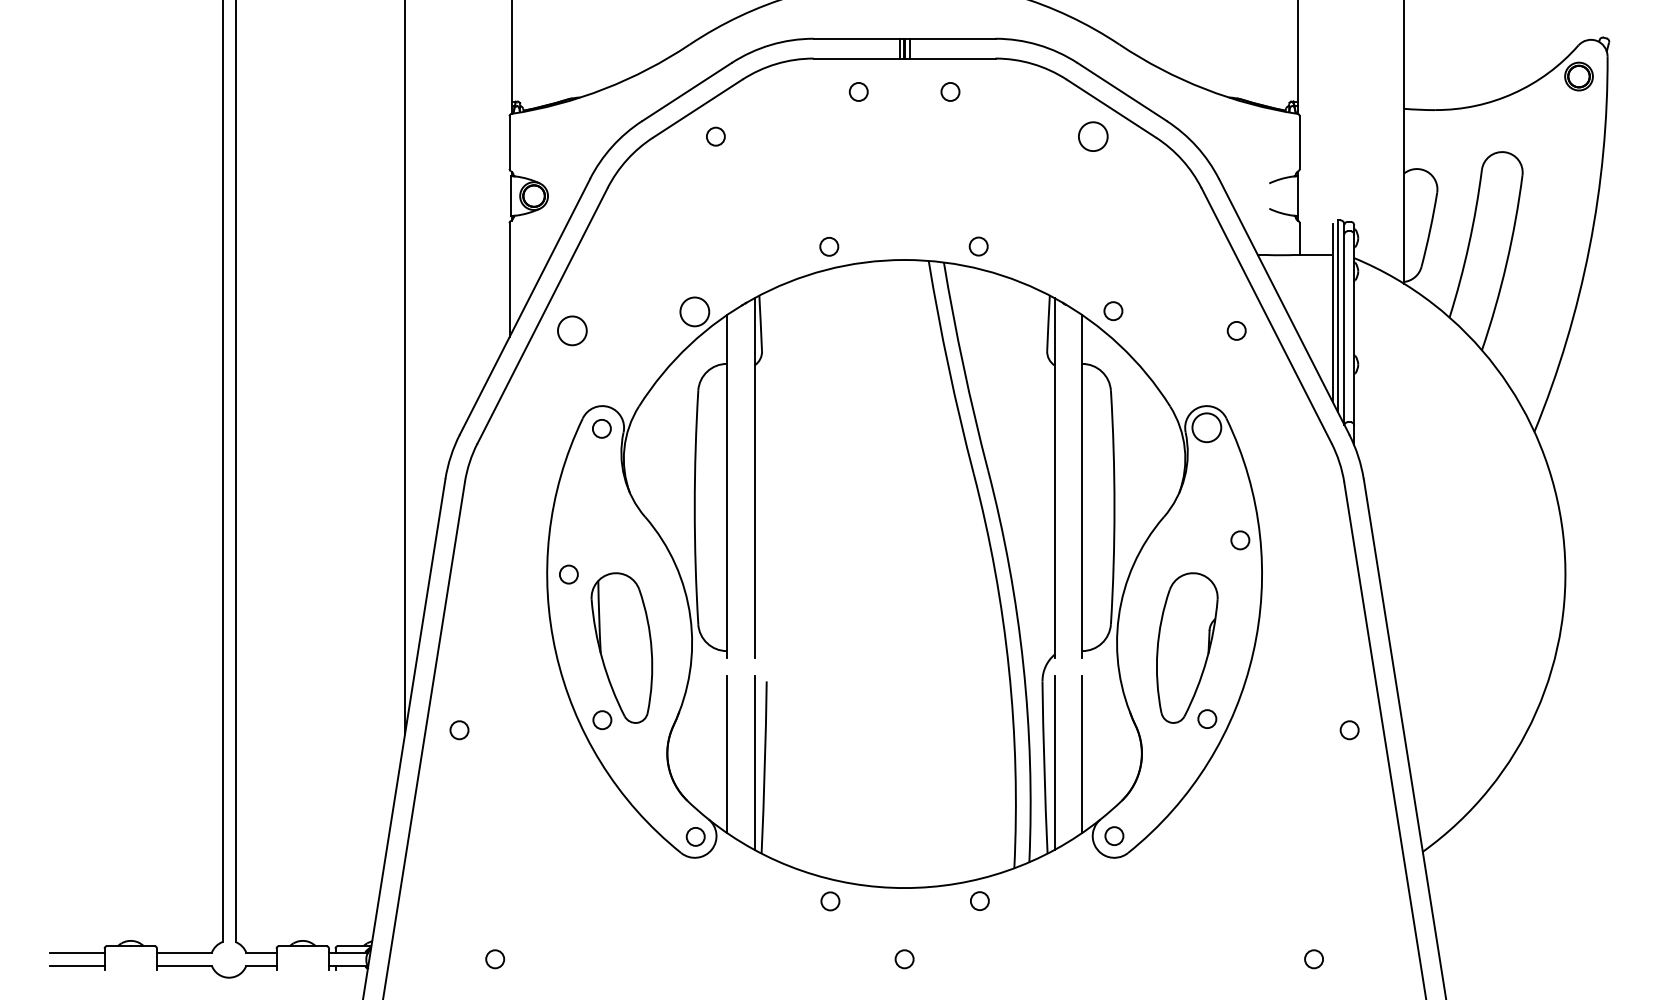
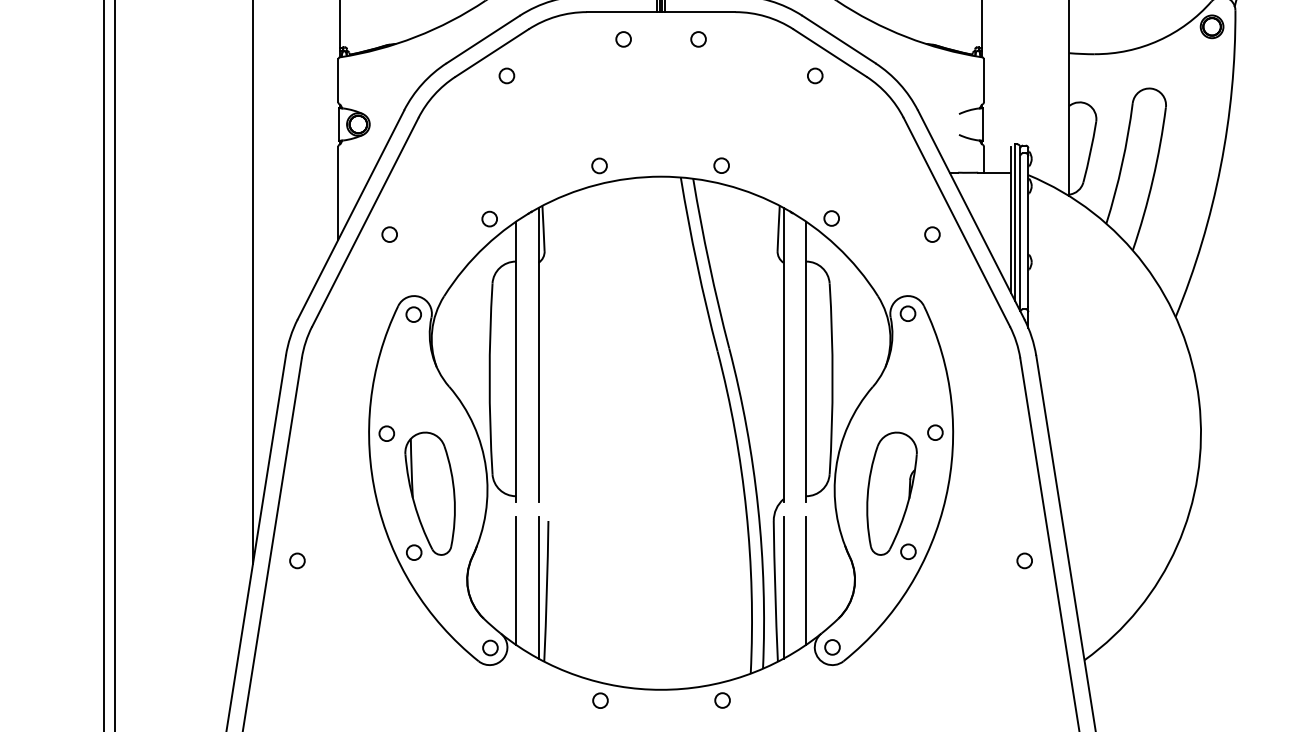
circle: (1093, 136) -> (815, 75), size x0.62
circle: (694, 311) -> (489, 218), size x0.62
circle: (572, 330) -> (389, 234), size x0.62
circle: (1206, 427) -> (907, 313), size x0.62
circle: (1240, 540) -> (935, 432), moved

